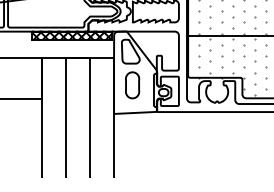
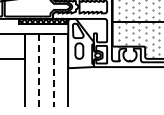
line: (79, 57) -> (47, 34), solid -> dashed

